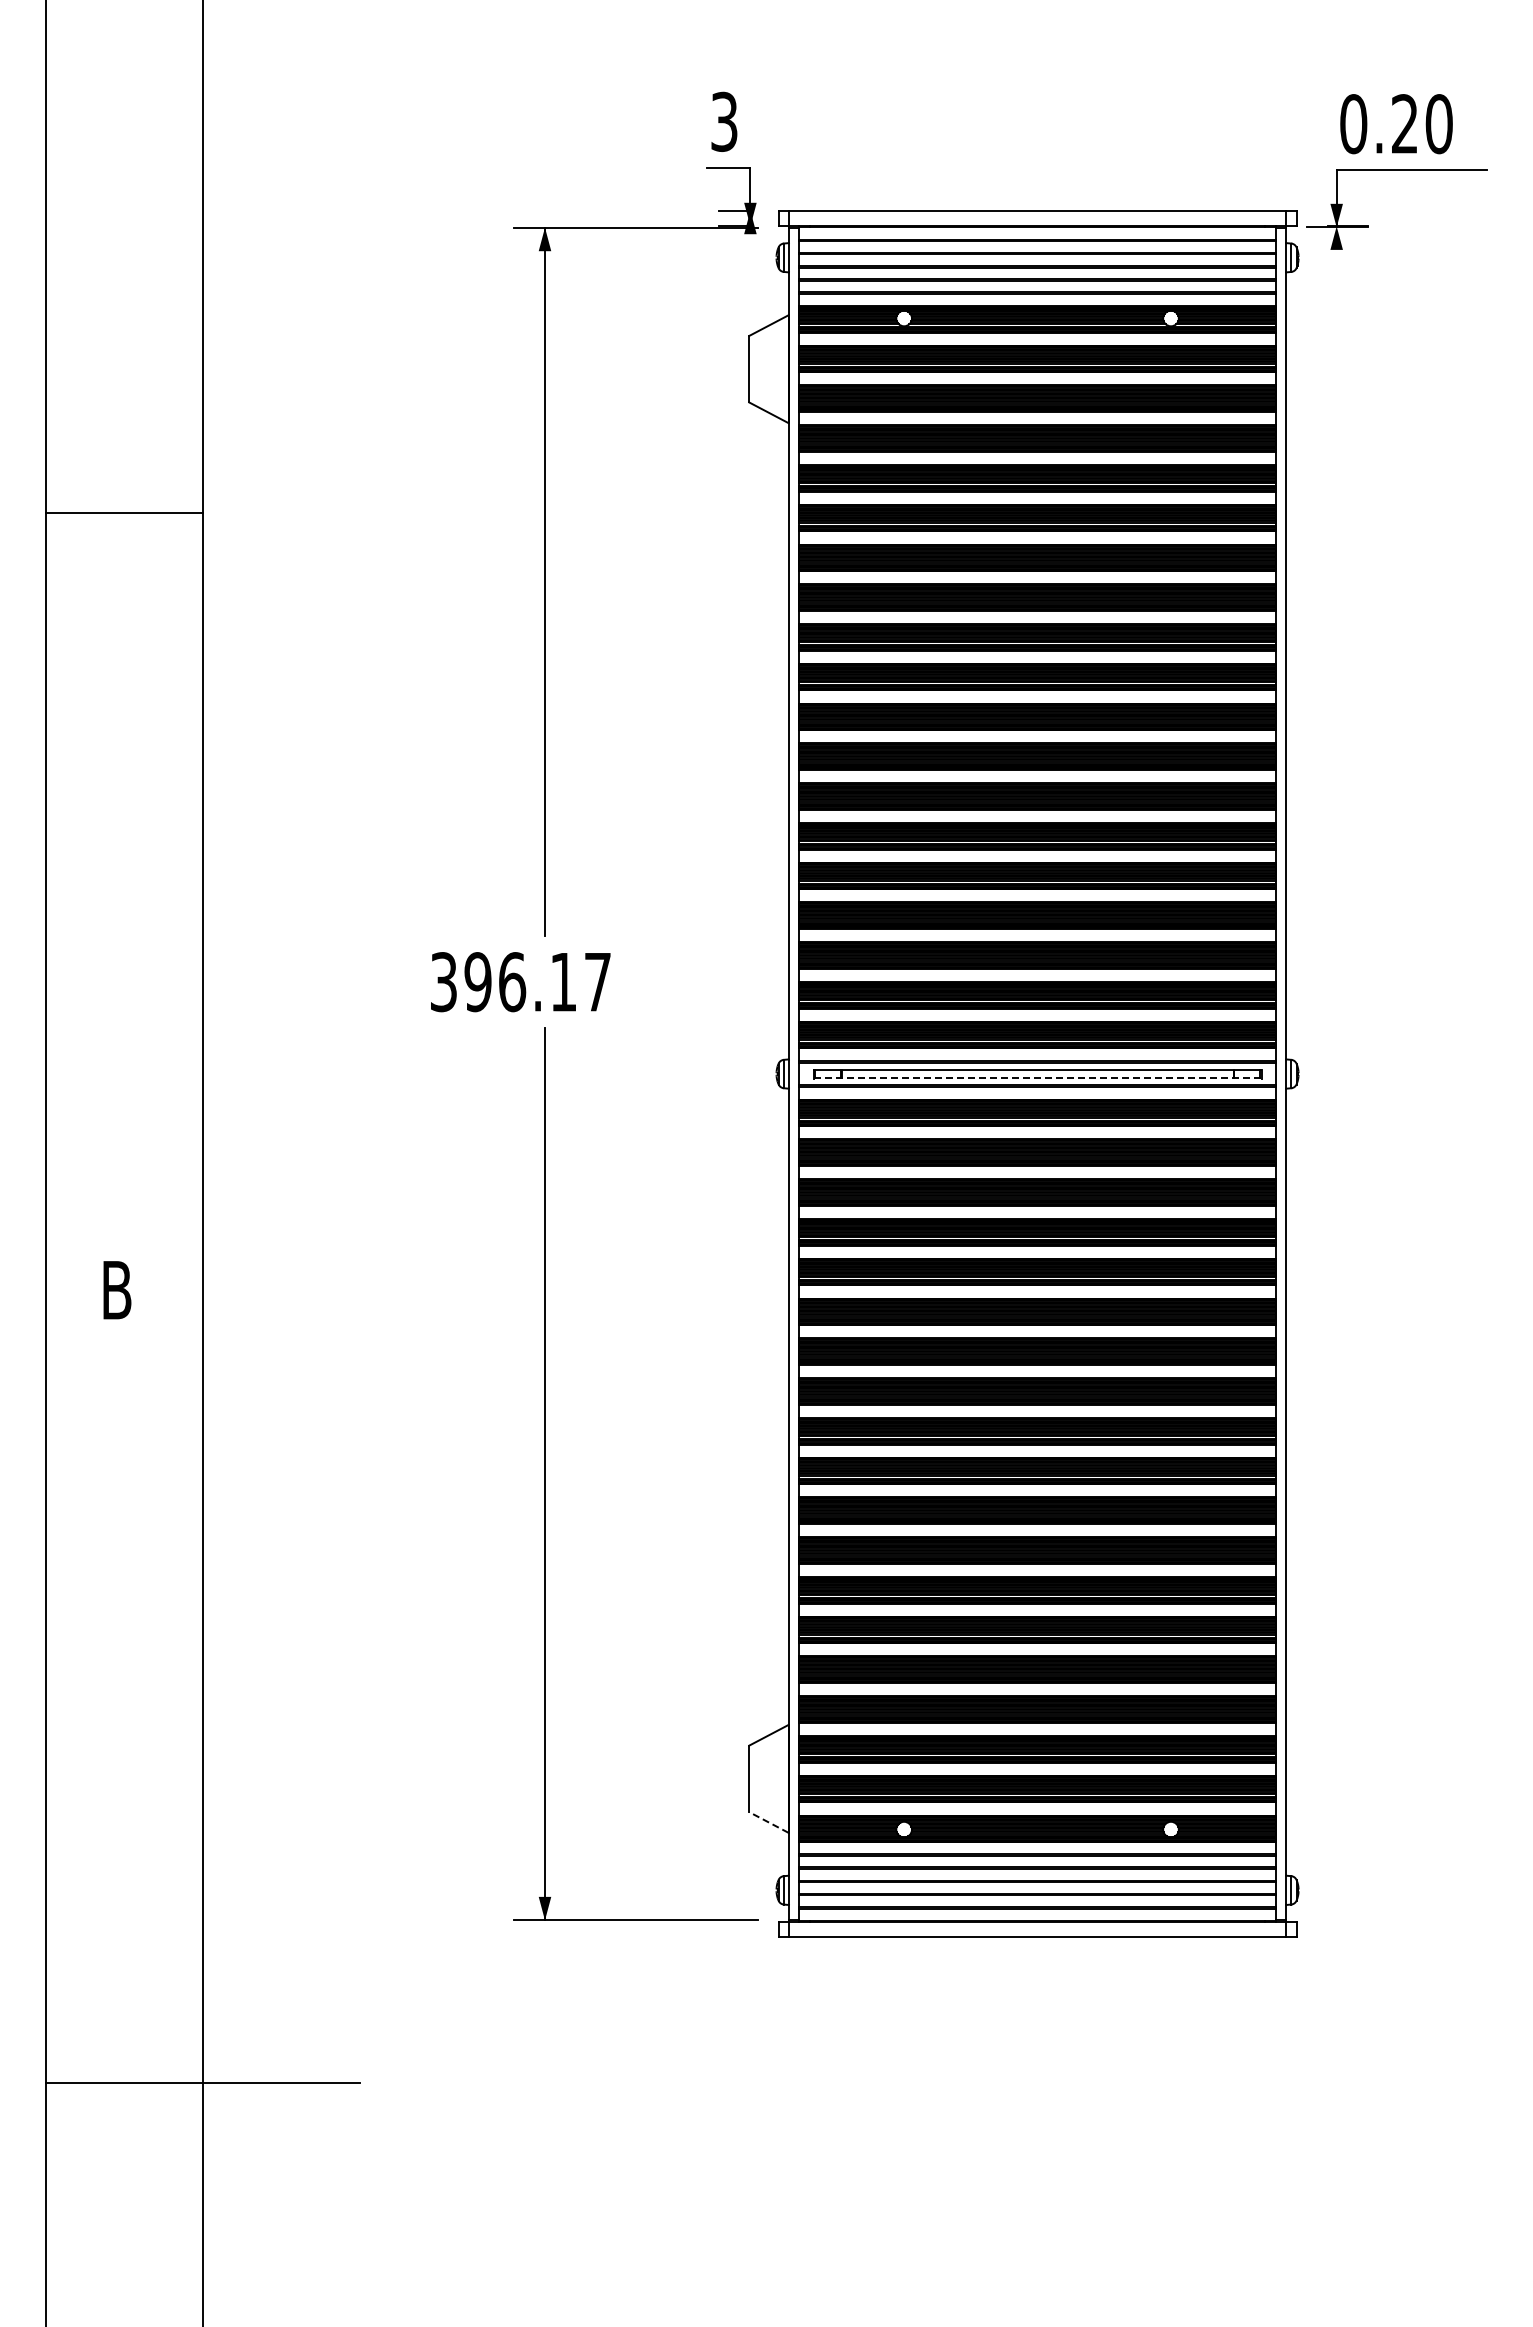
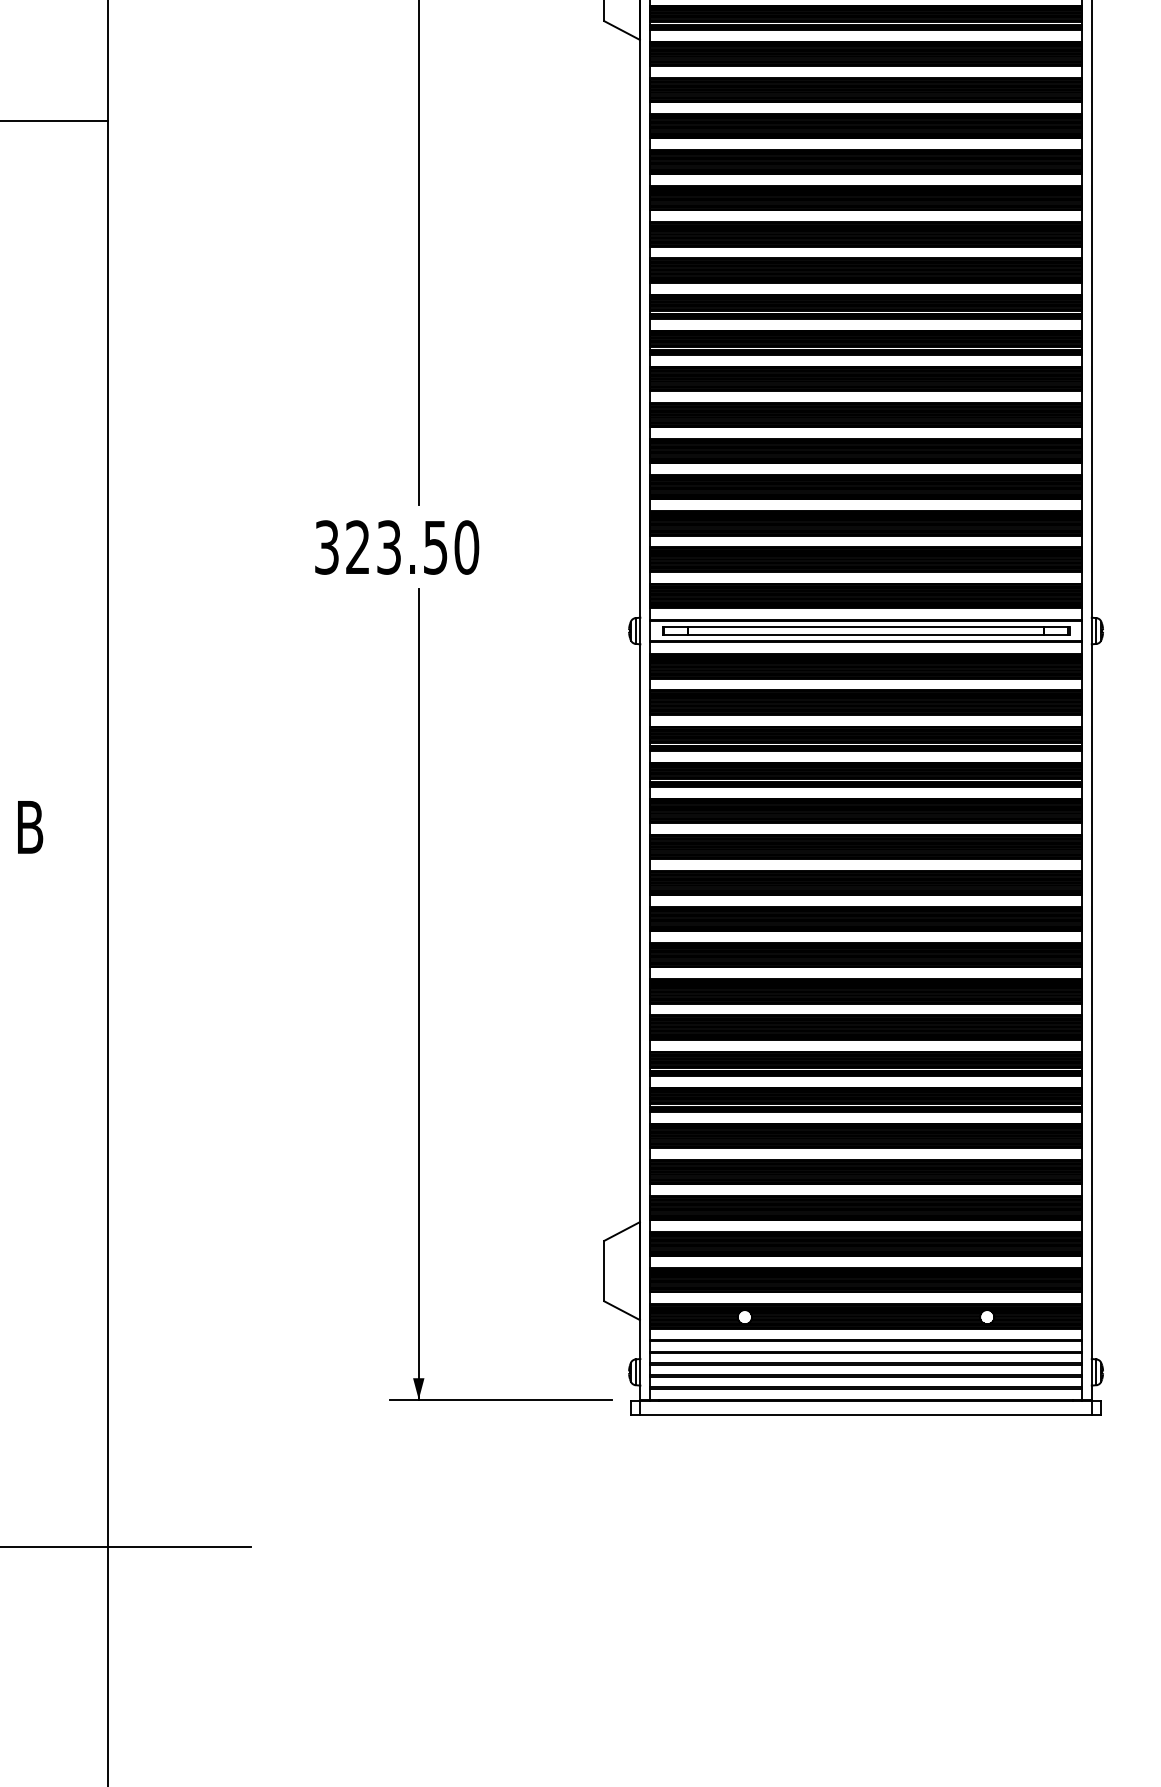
text: (537, 982) -> (411, 547), 396.17 -> 323.50
line: (1037, 1078) -> (866, 635), dashed -> solid
line: (768, 1822) -> (621, 1310), dashed -> solid

